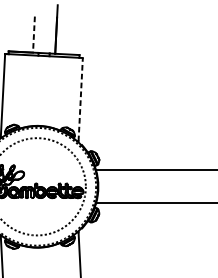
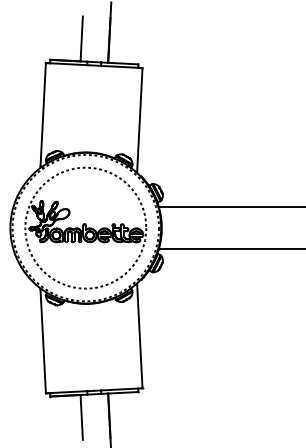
line: (33, 35) -> (81, 39), dashed -> solid
line: (80, 99) -> (139, 119), dashed -> solid

